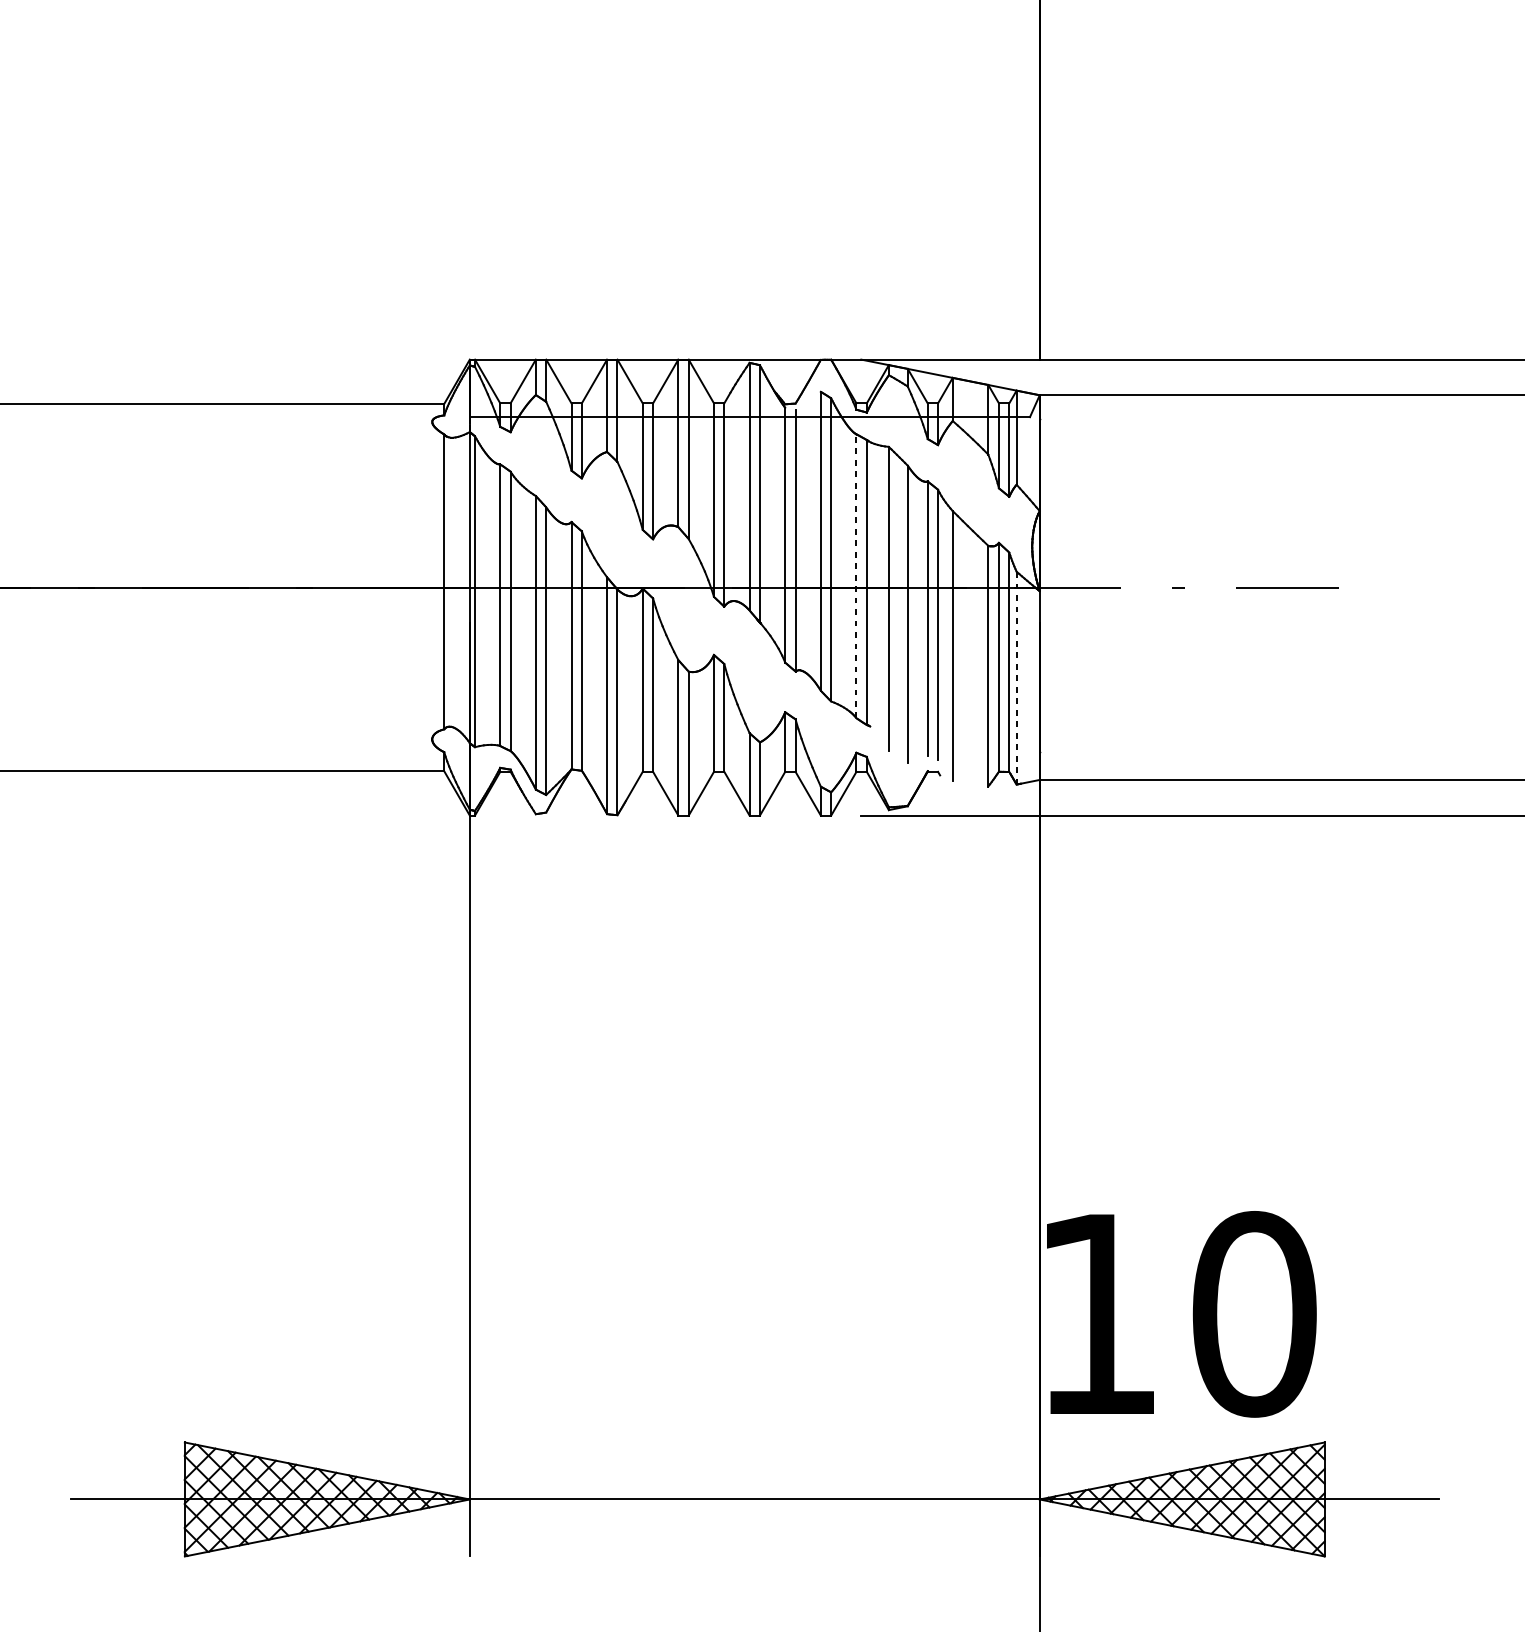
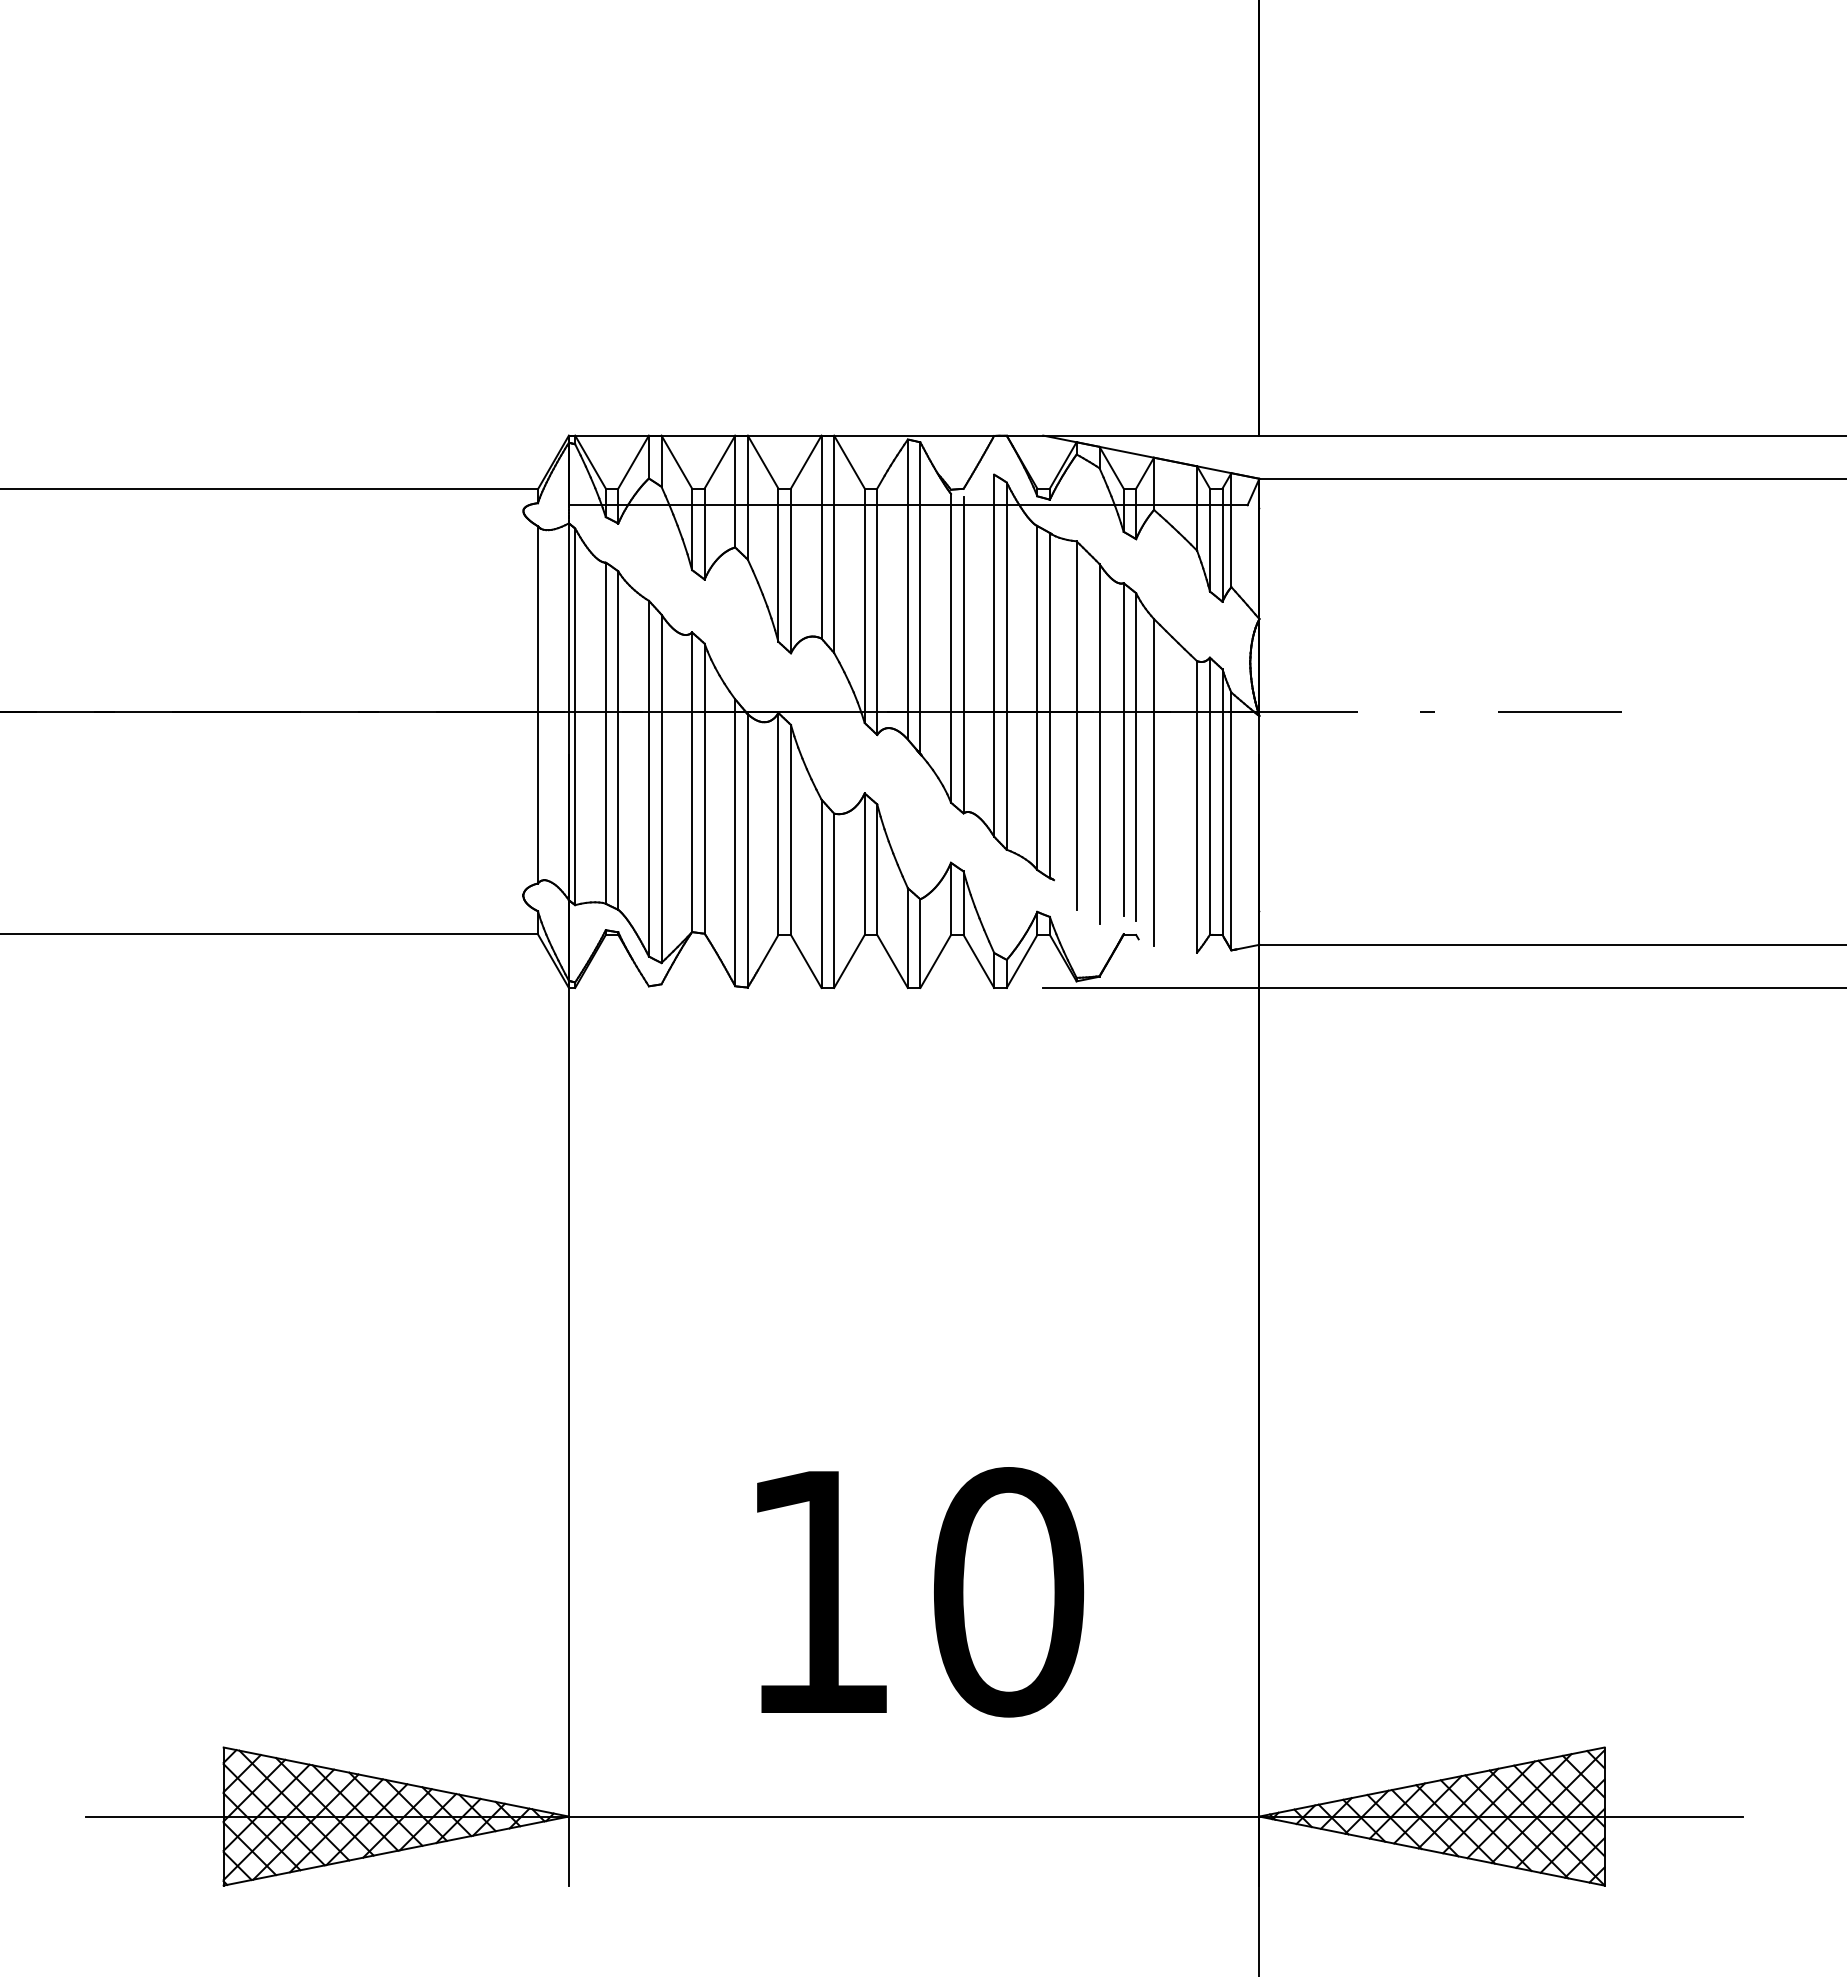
line: (856, 576) -> (1037, 698), dashed -> solid
line: (1016, 678) -> (1231, 821), dashed -> solid
text: (1181, 1314) -> (920, 1592), moved

